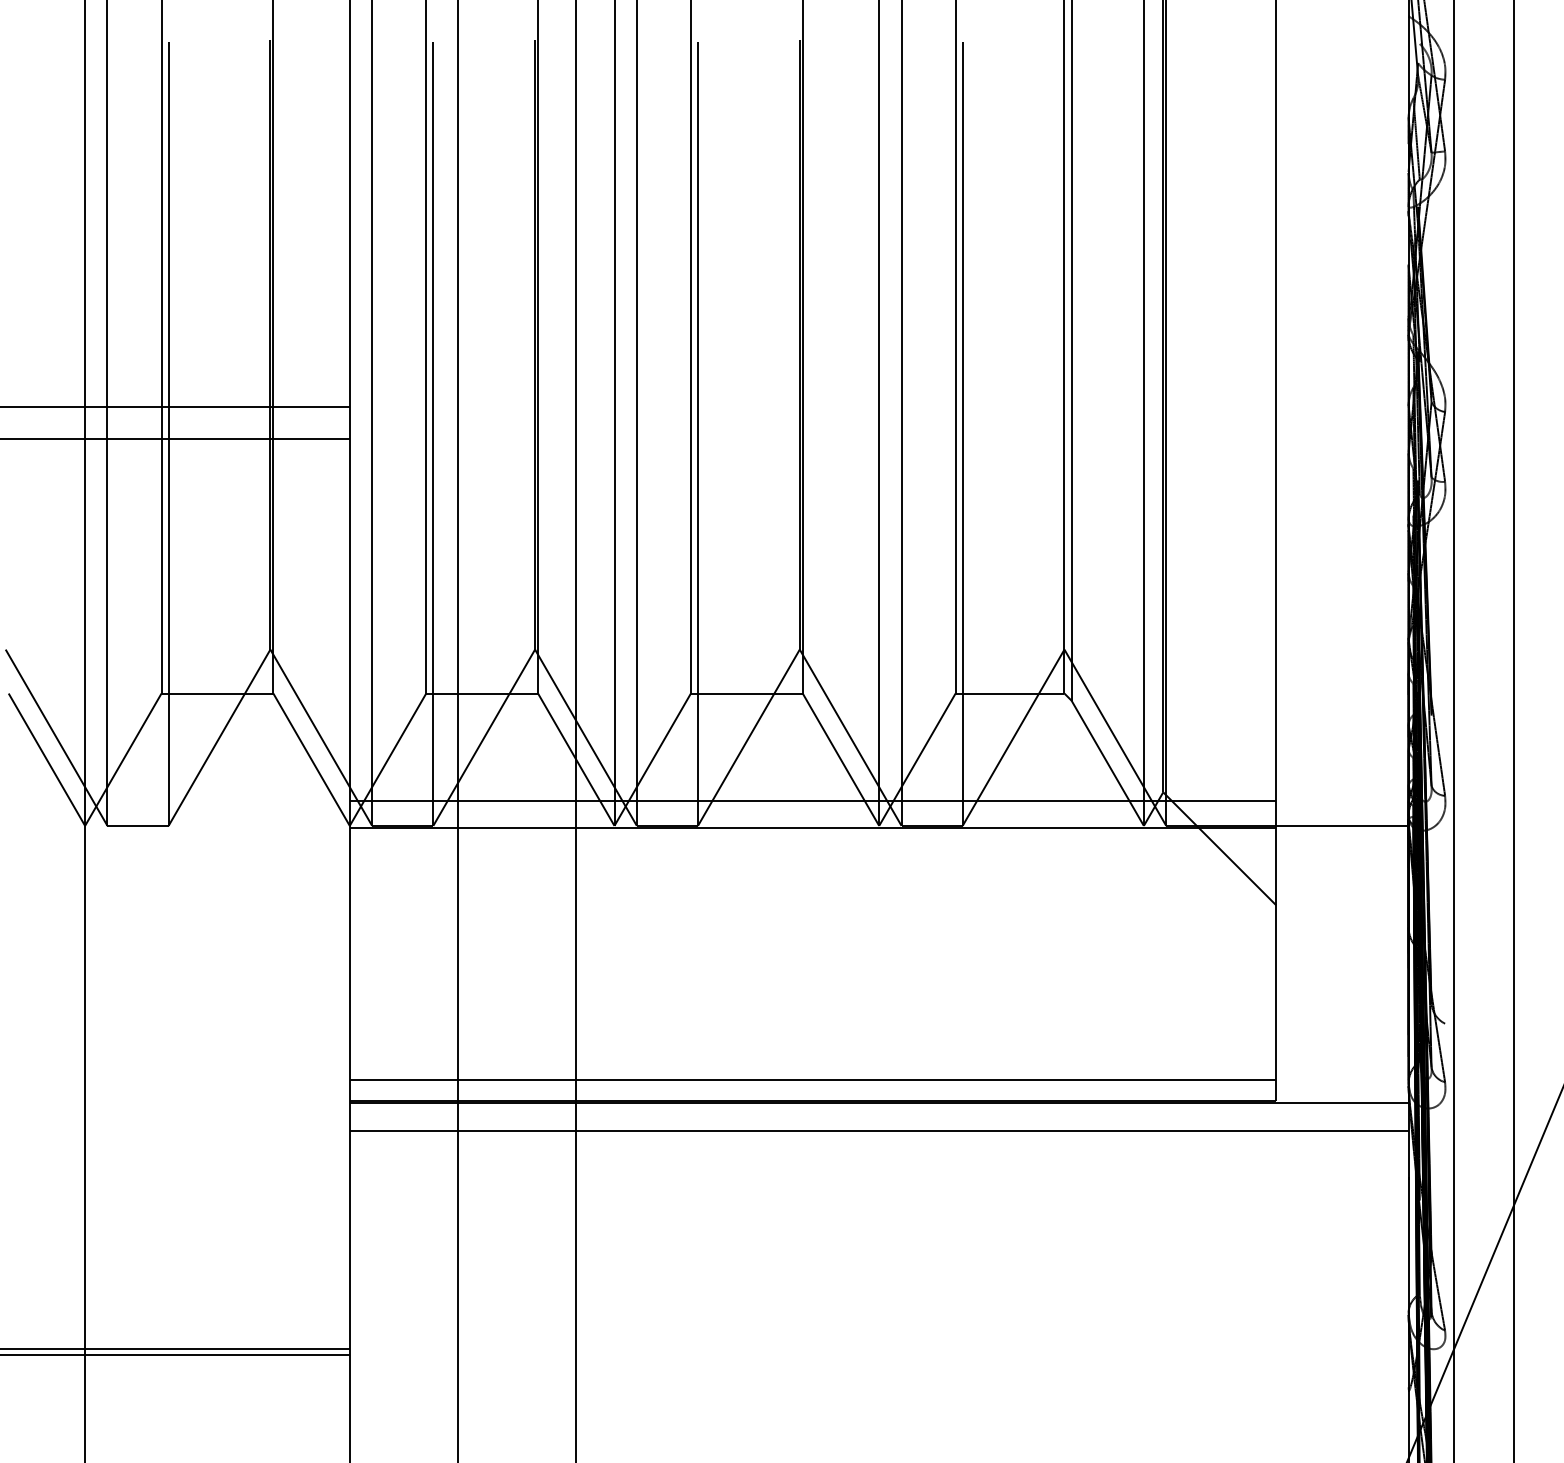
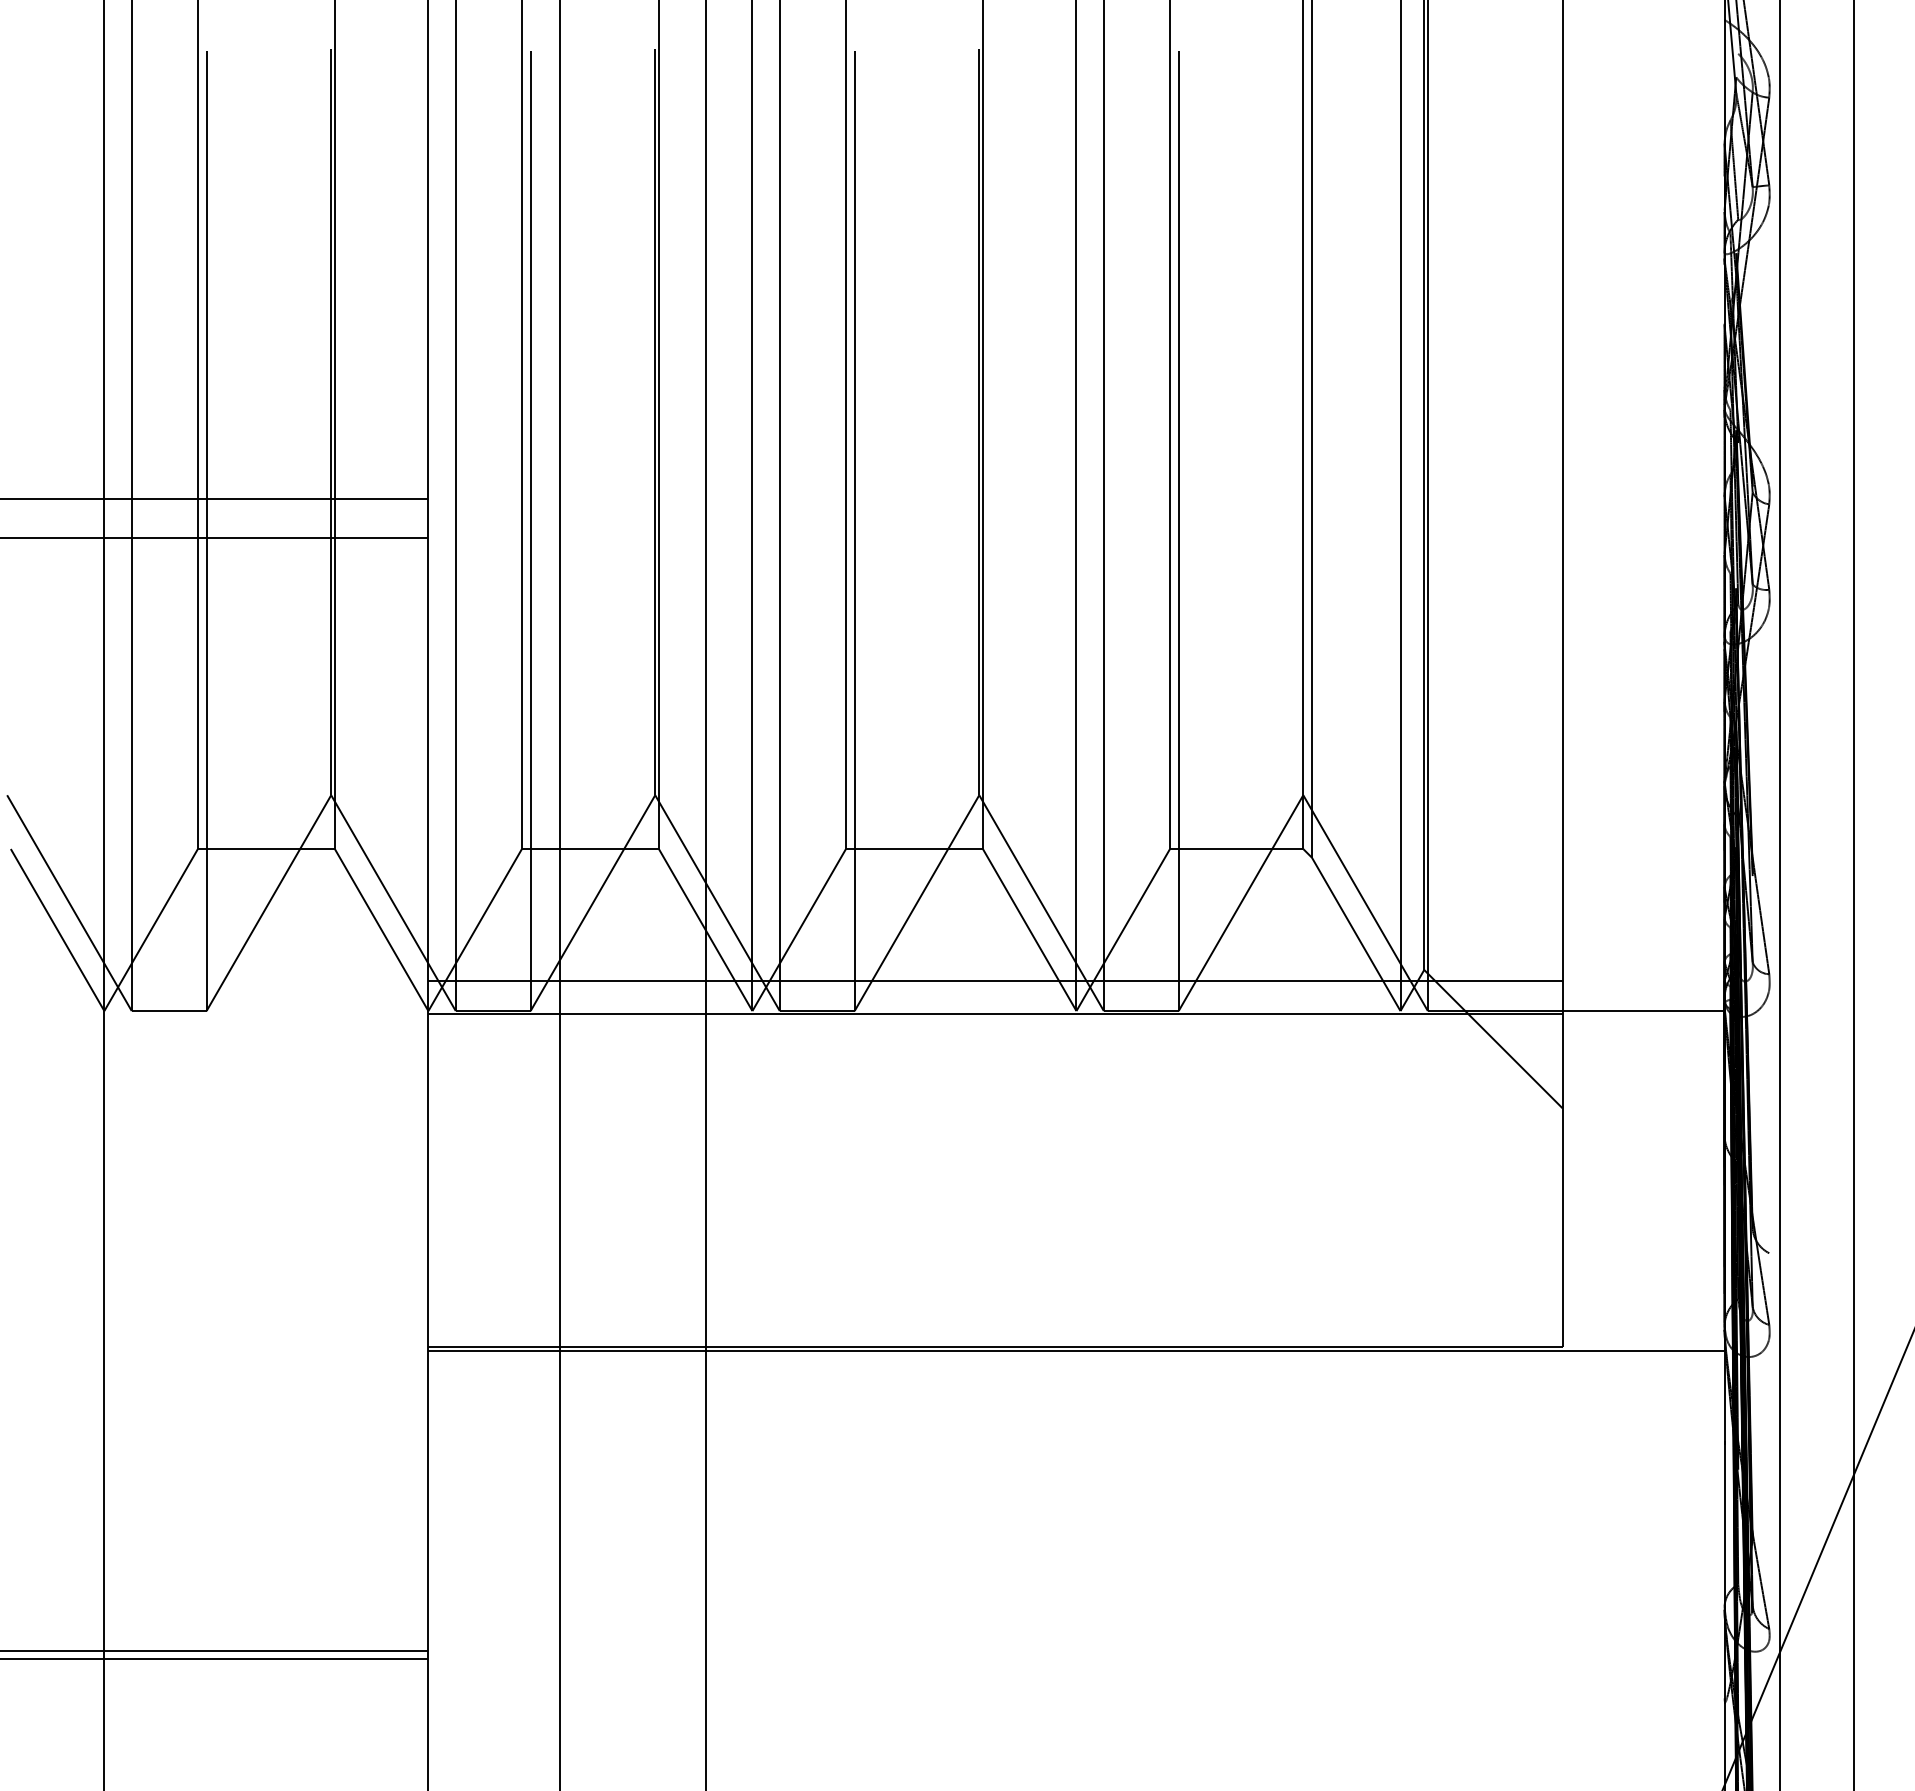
line: (812, 1080) -> (994, 1322), removed
line: (878, 1130) -> (1075, 1383), removed

